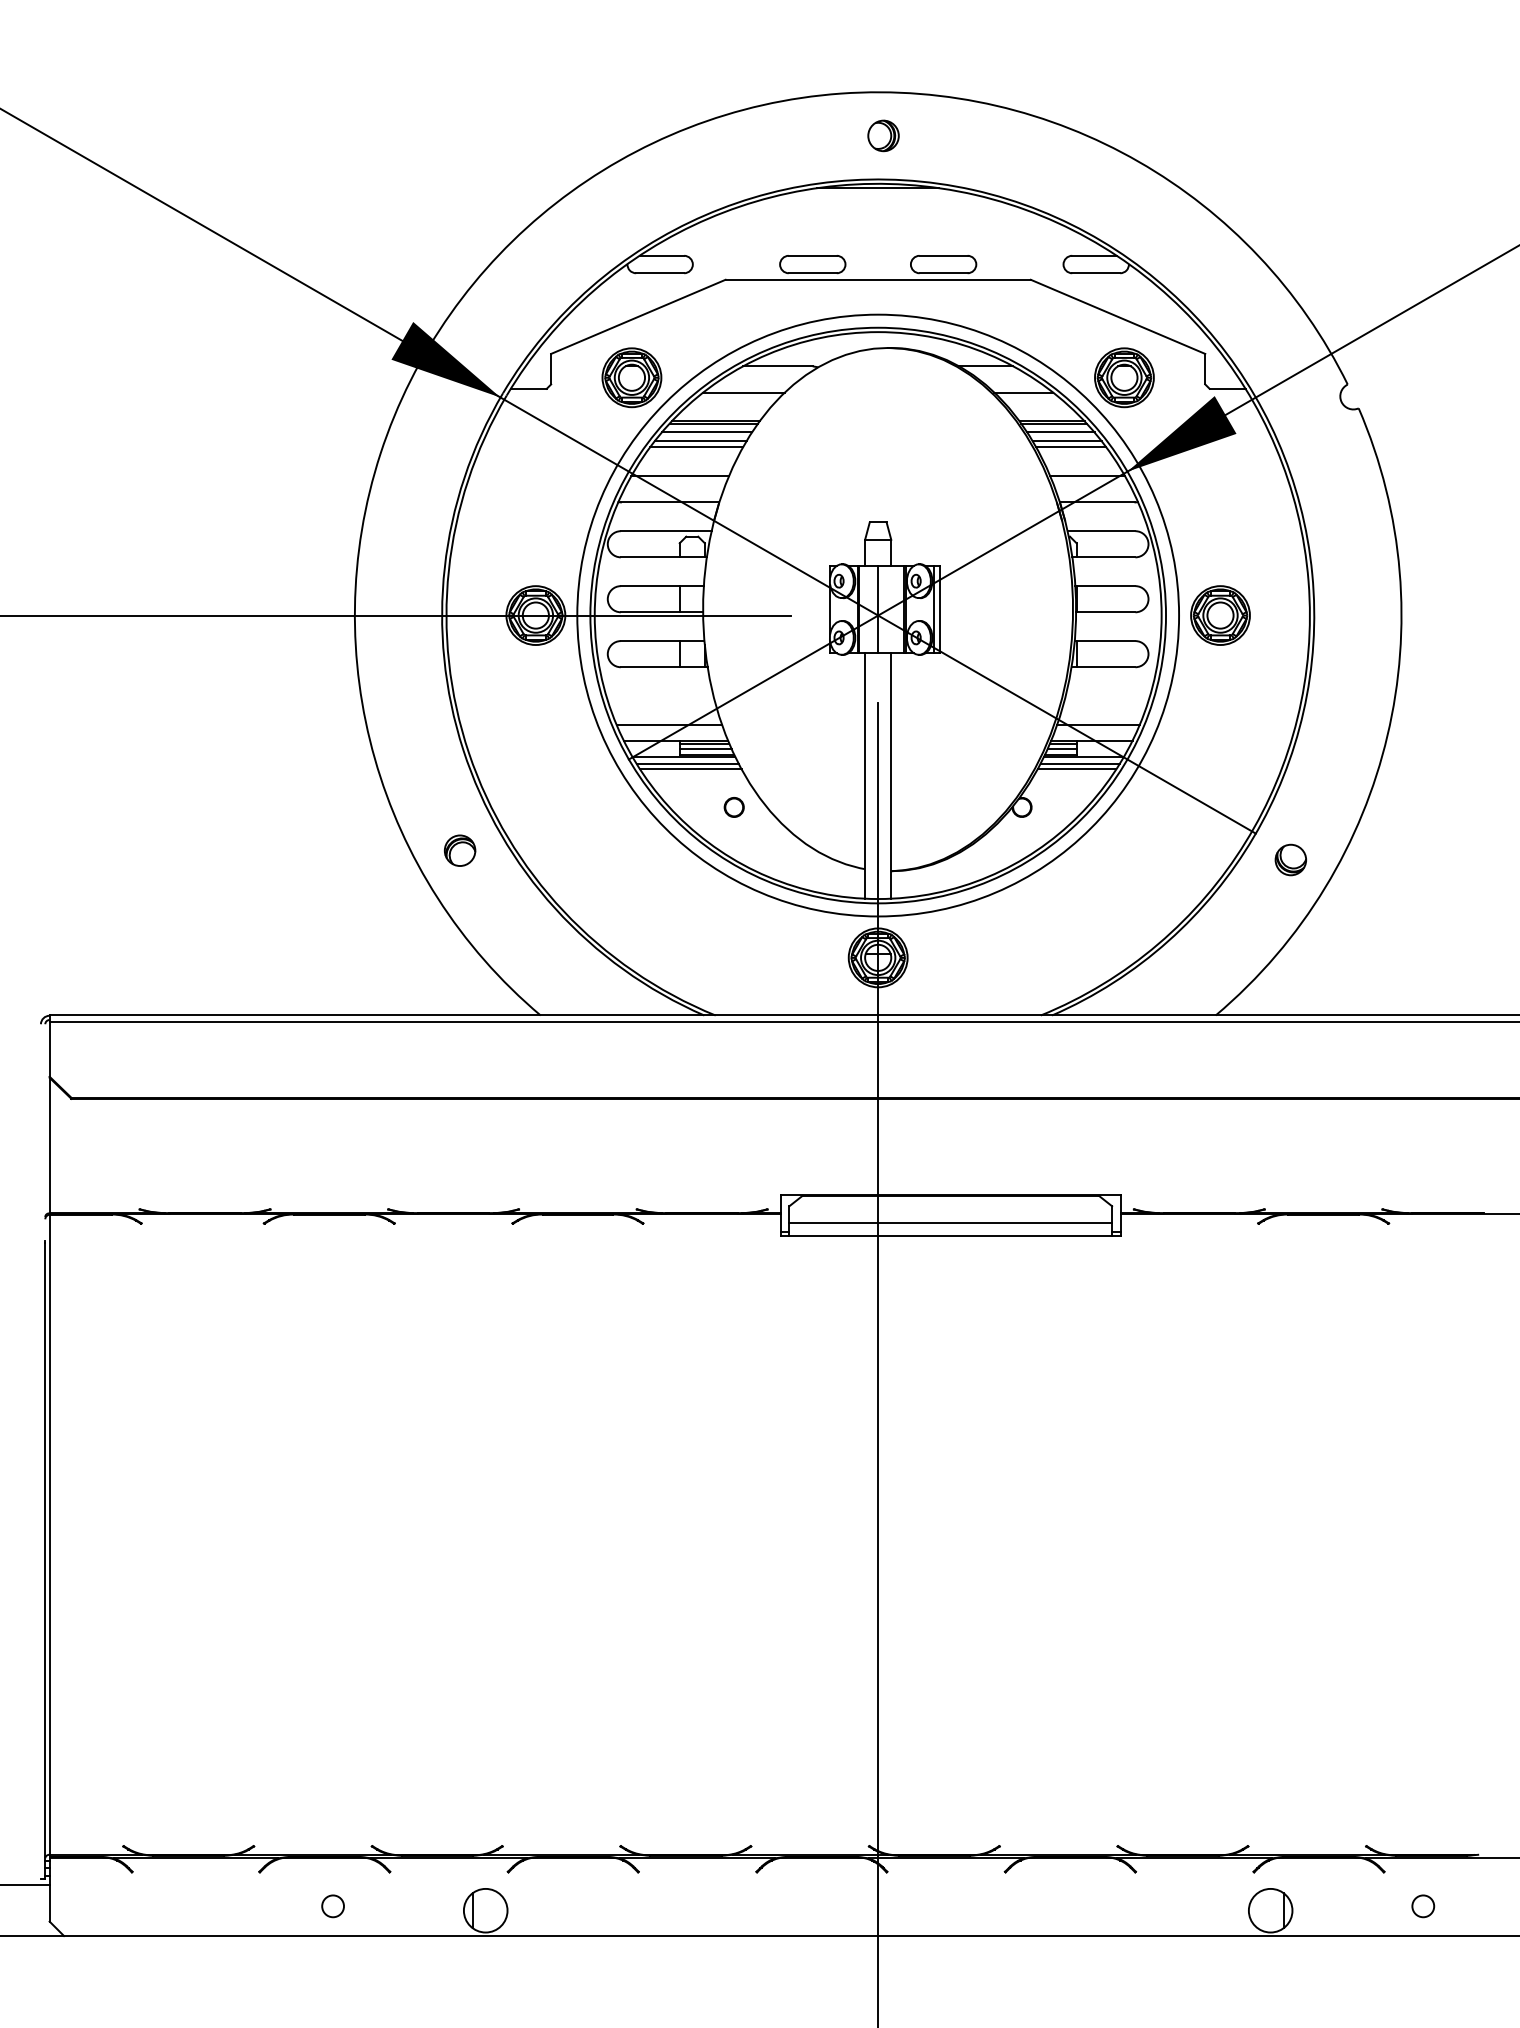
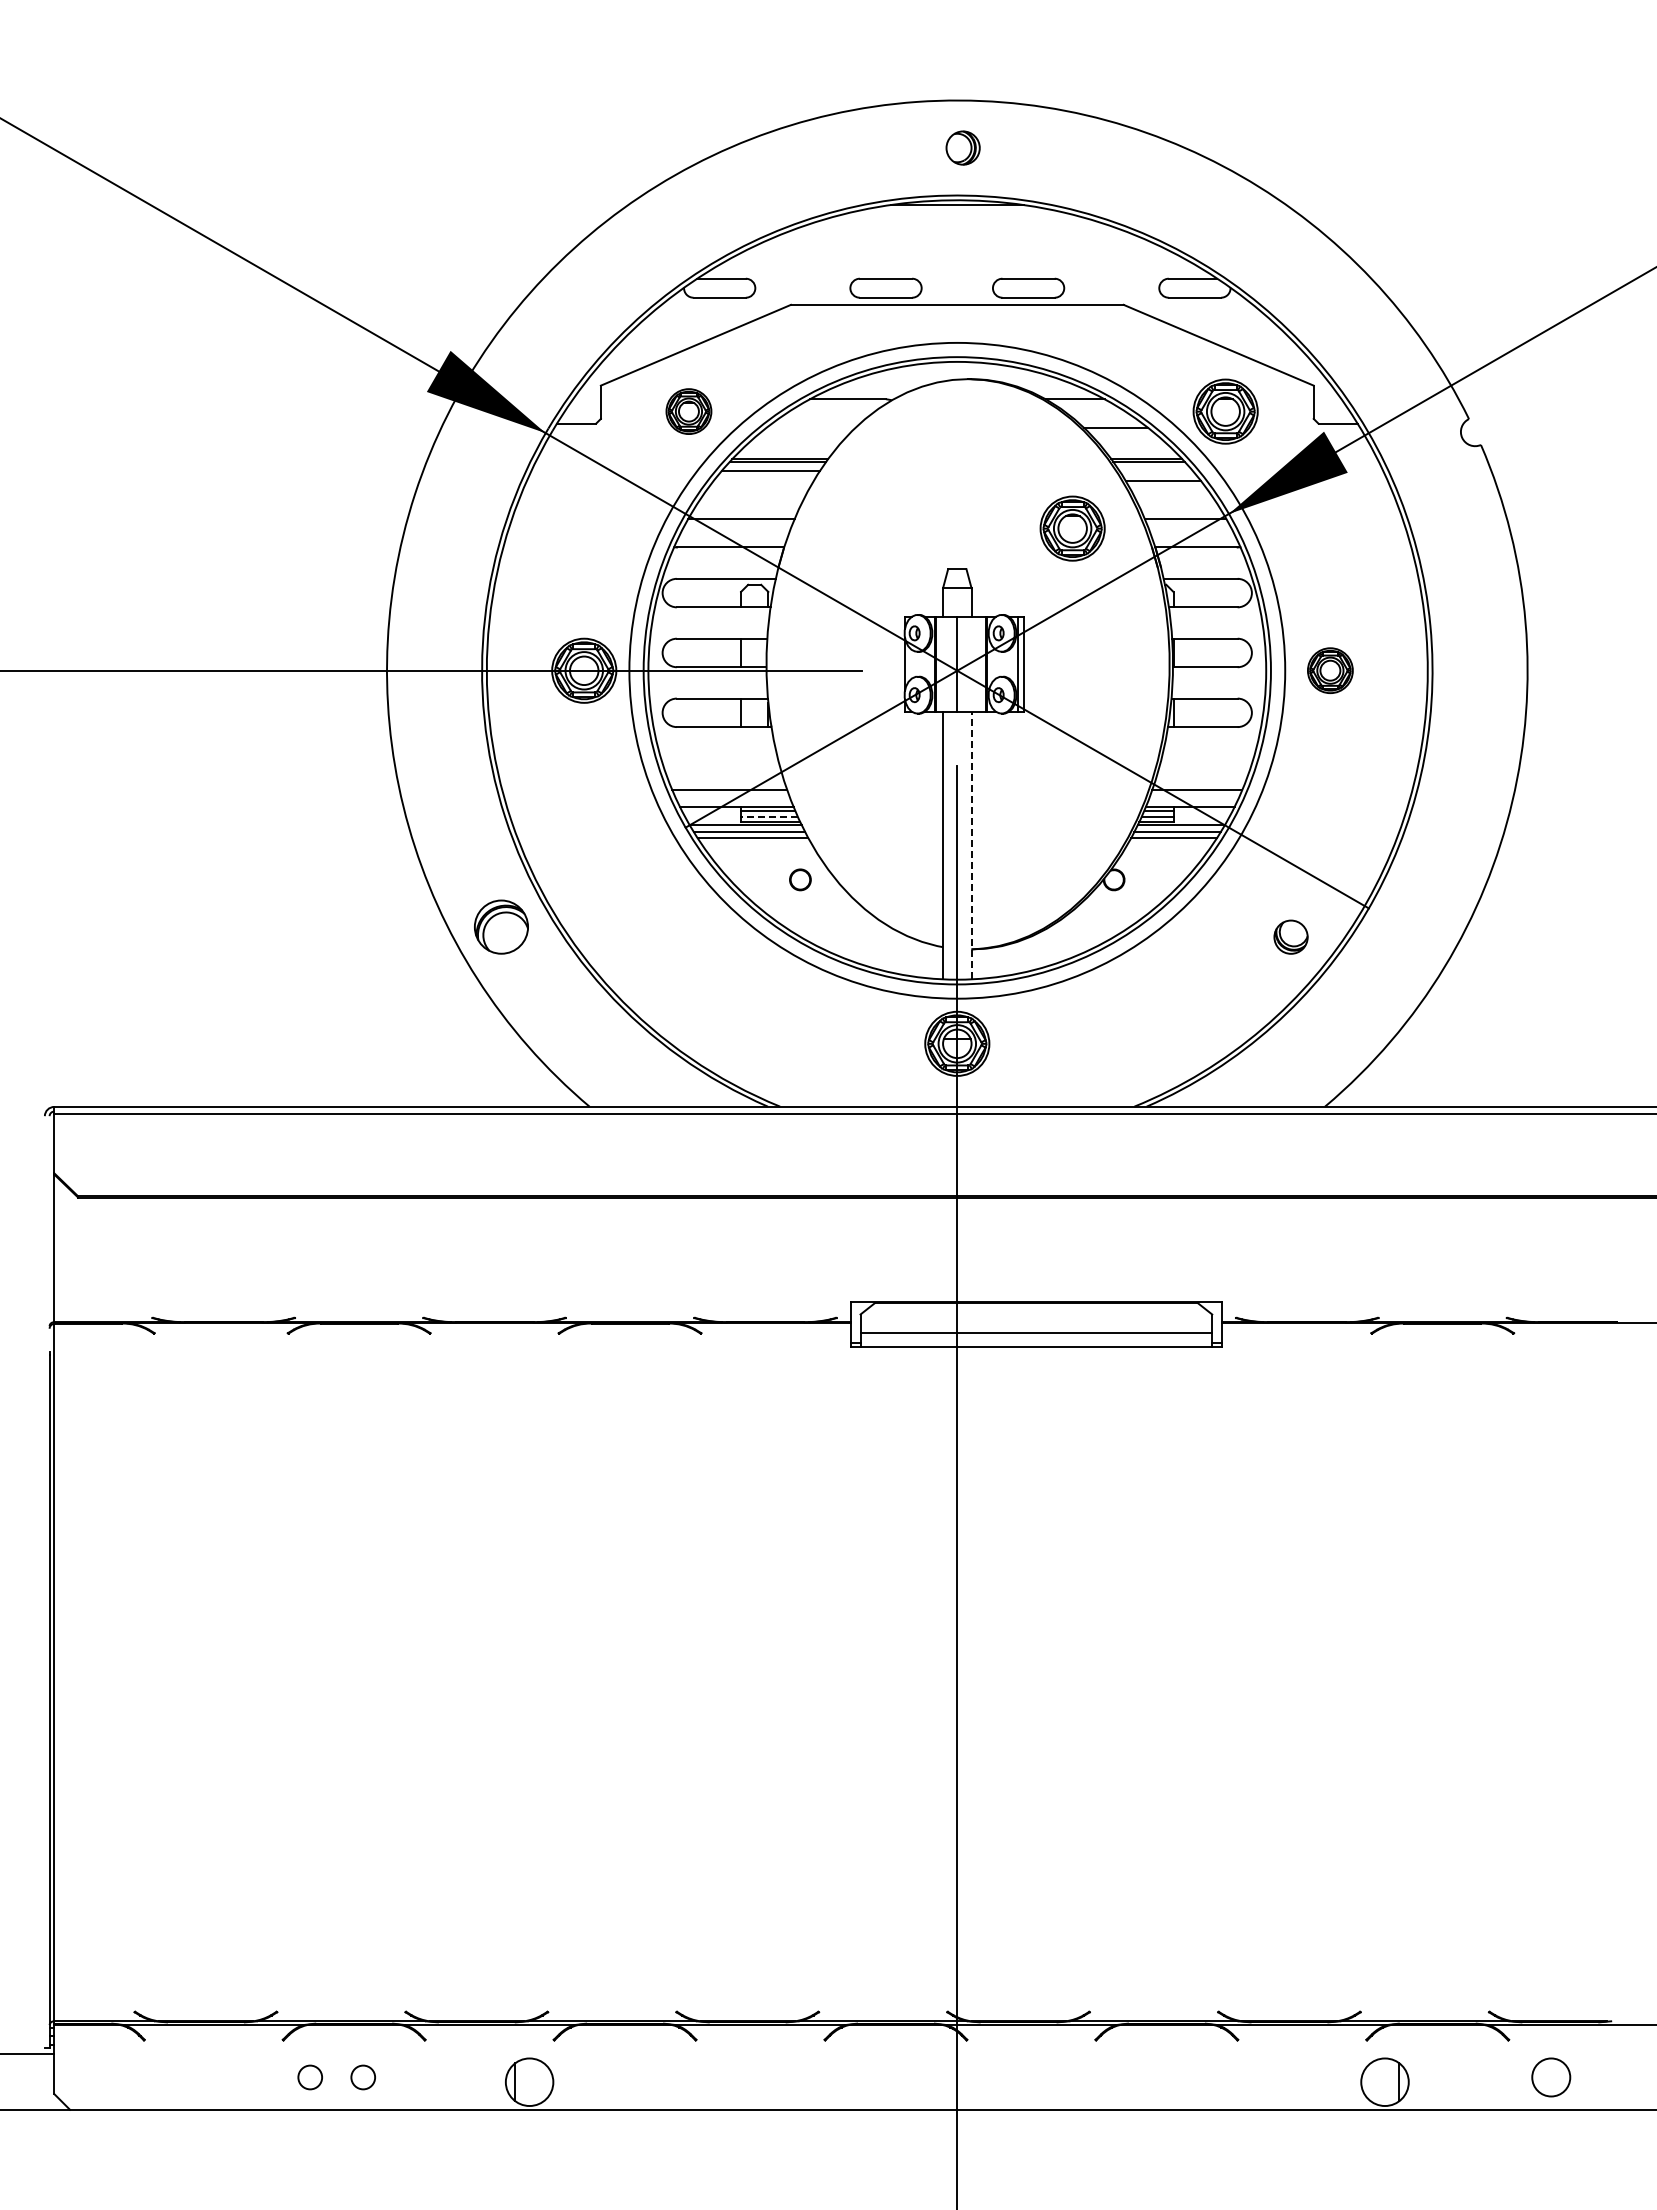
part: (631, 377) -> (688, 411), size x0.7
line: (743, 392) -> (810, 427), removed
line: (1060, 432) -> (1156, 471), removed
line: (700, 440) -> (763, 480), removed
line: (695, 447) -> (758, 487), removed
line: (1071, 447) -> (1167, 487), removed
part: (983, 485) -> (1072, 528), added
part: (1220, 615) -> (1330, 670), size x0.7
line: (704, 749) -> (768, 816), solid -> dashed
line: (891, 775) -> (971, 845), solid -> dashed
part: (459, 850) -> (501, 926), size x1.6
part: (1290, 859) -> (1290, 936), moved
circle: (283, 1906) -> (309, 2077), added
circle: (1423, 1906) -> (1551, 2077), size x1.6

